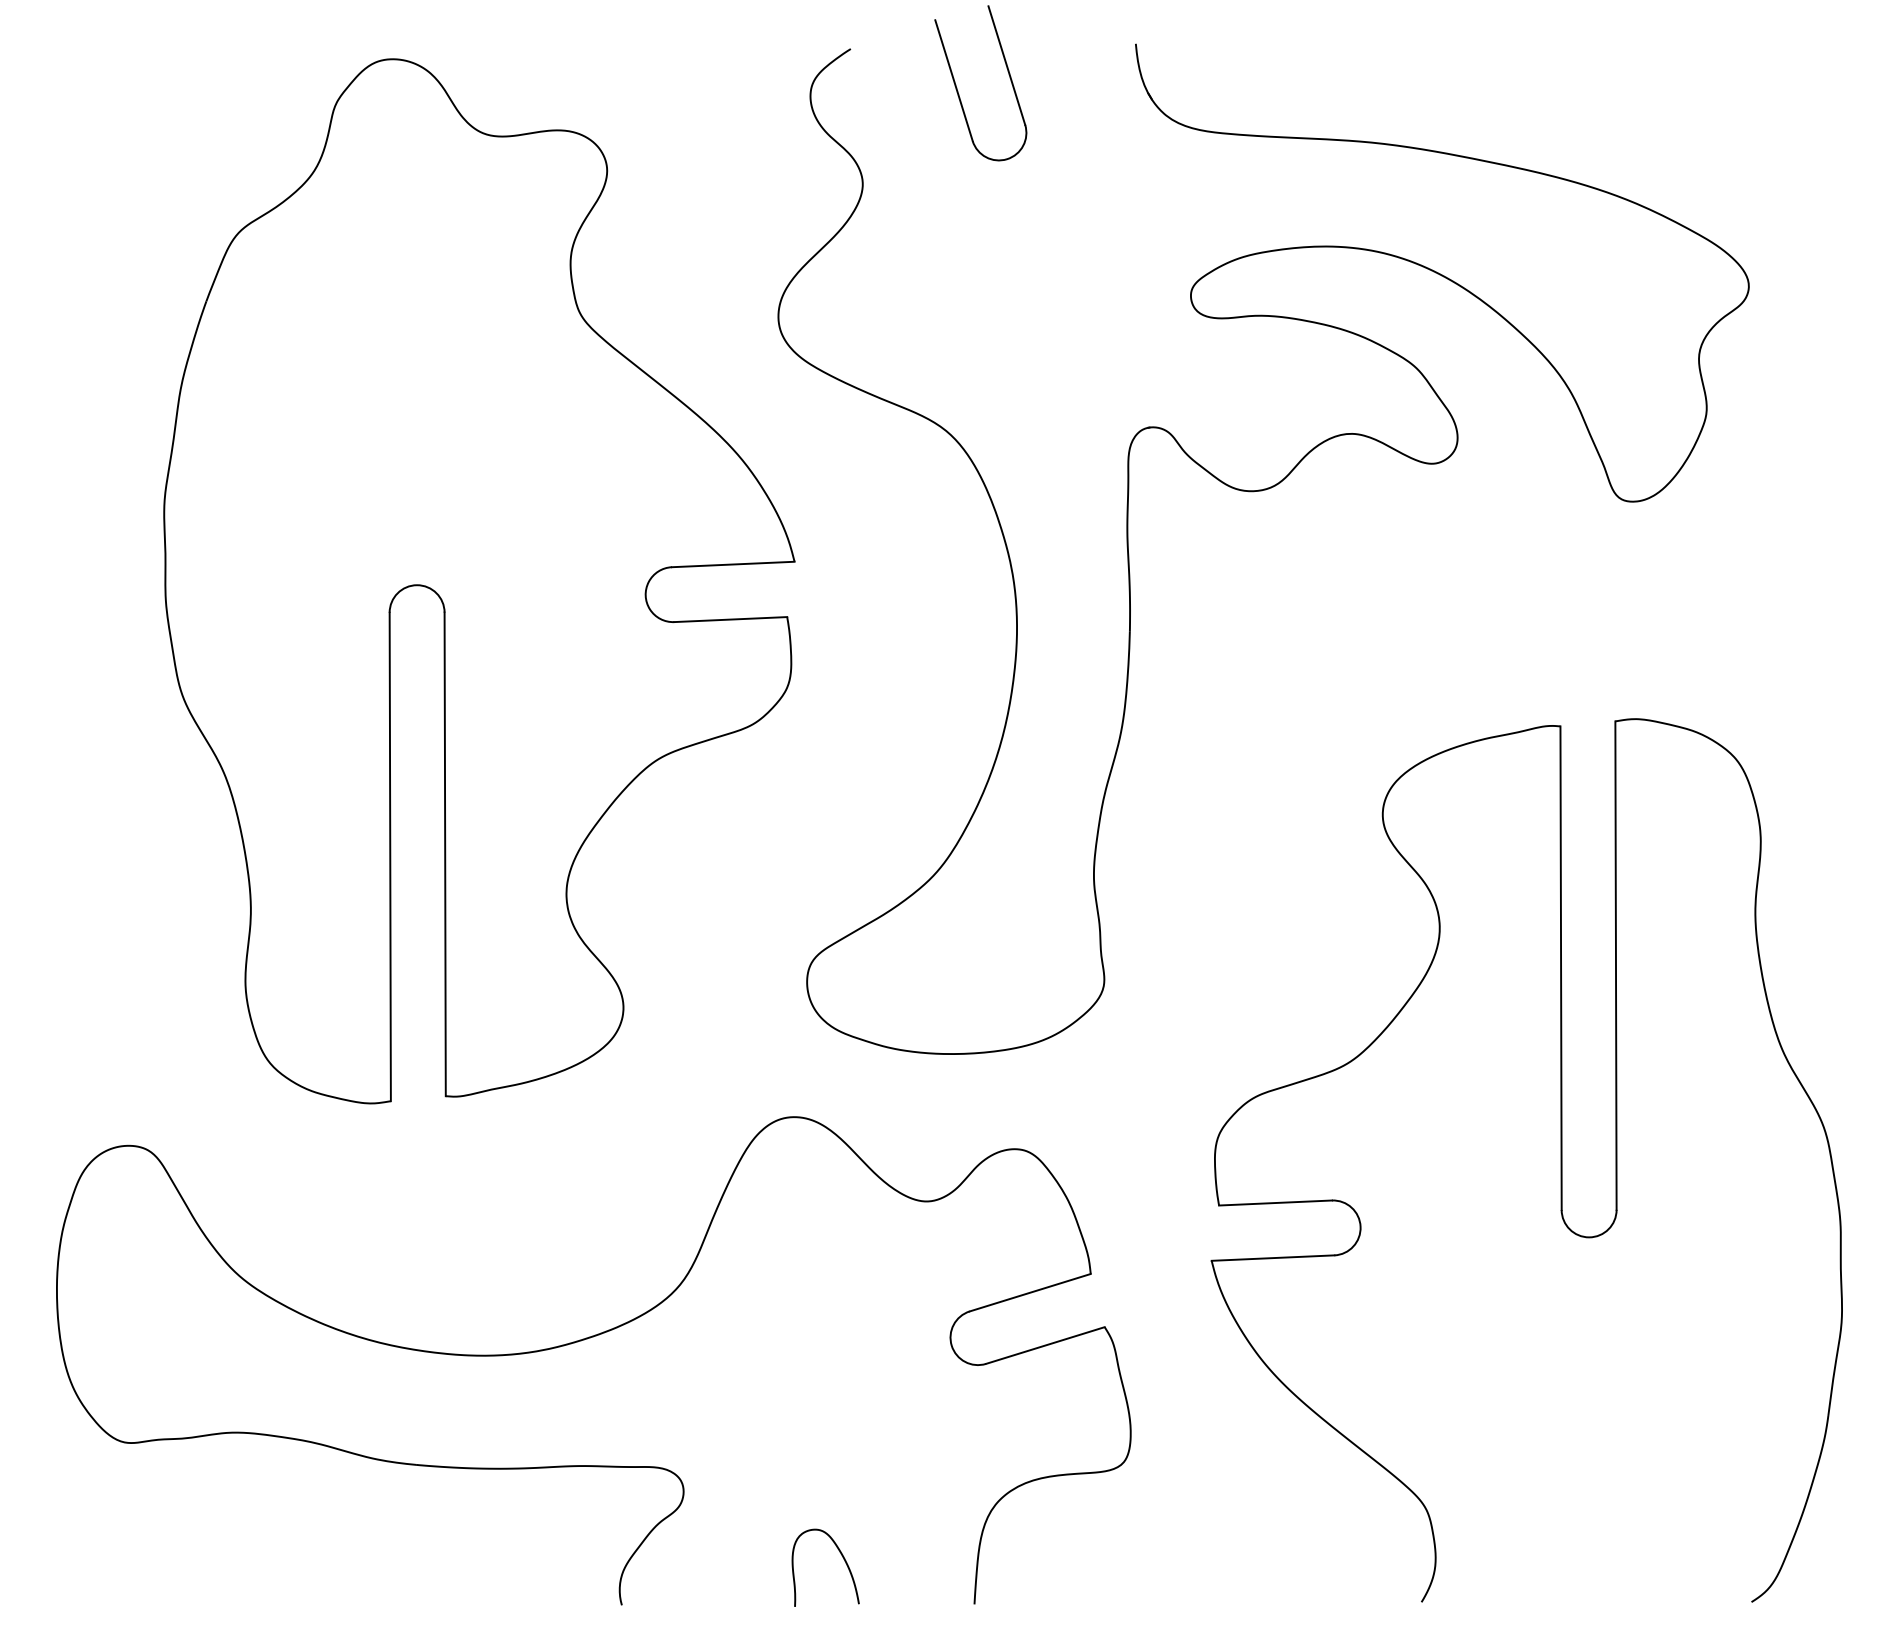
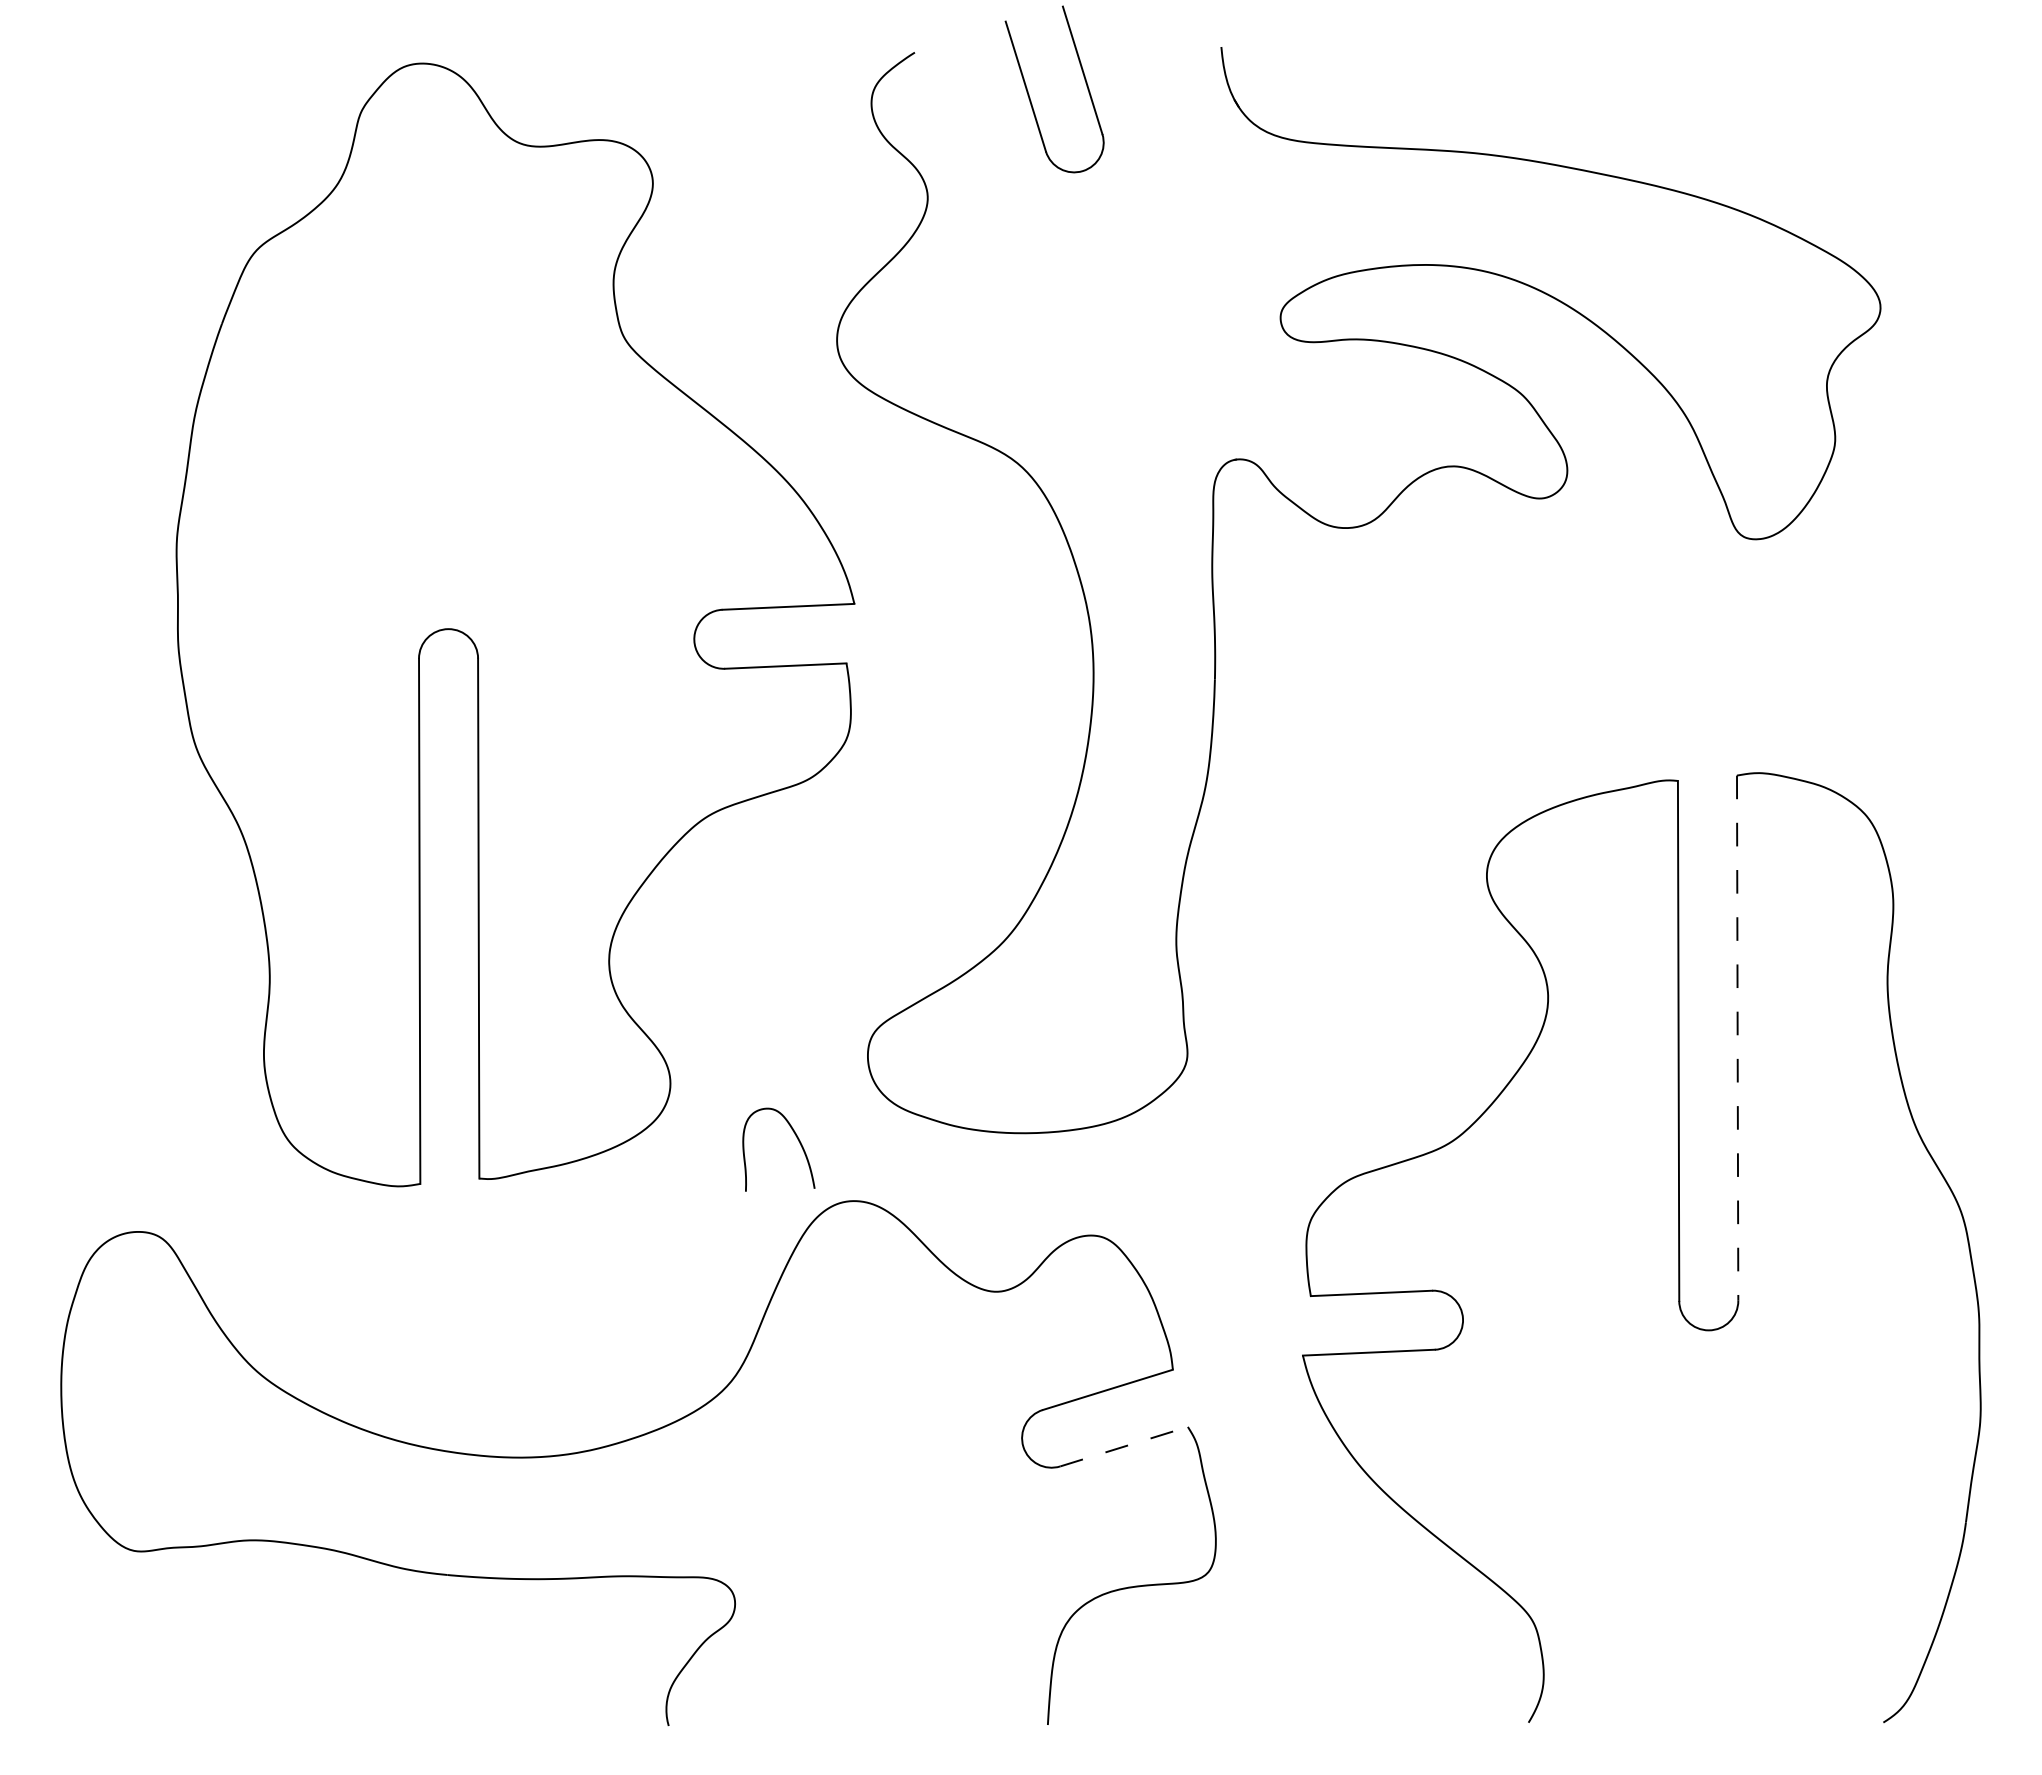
line: (1615, 965) -> (1737, 1038), solid -> dashed
line: (1045, 1345) -> (1124, 1446), solid -> dashed
curve: (843, 1558) -> (797, 1139), moved

